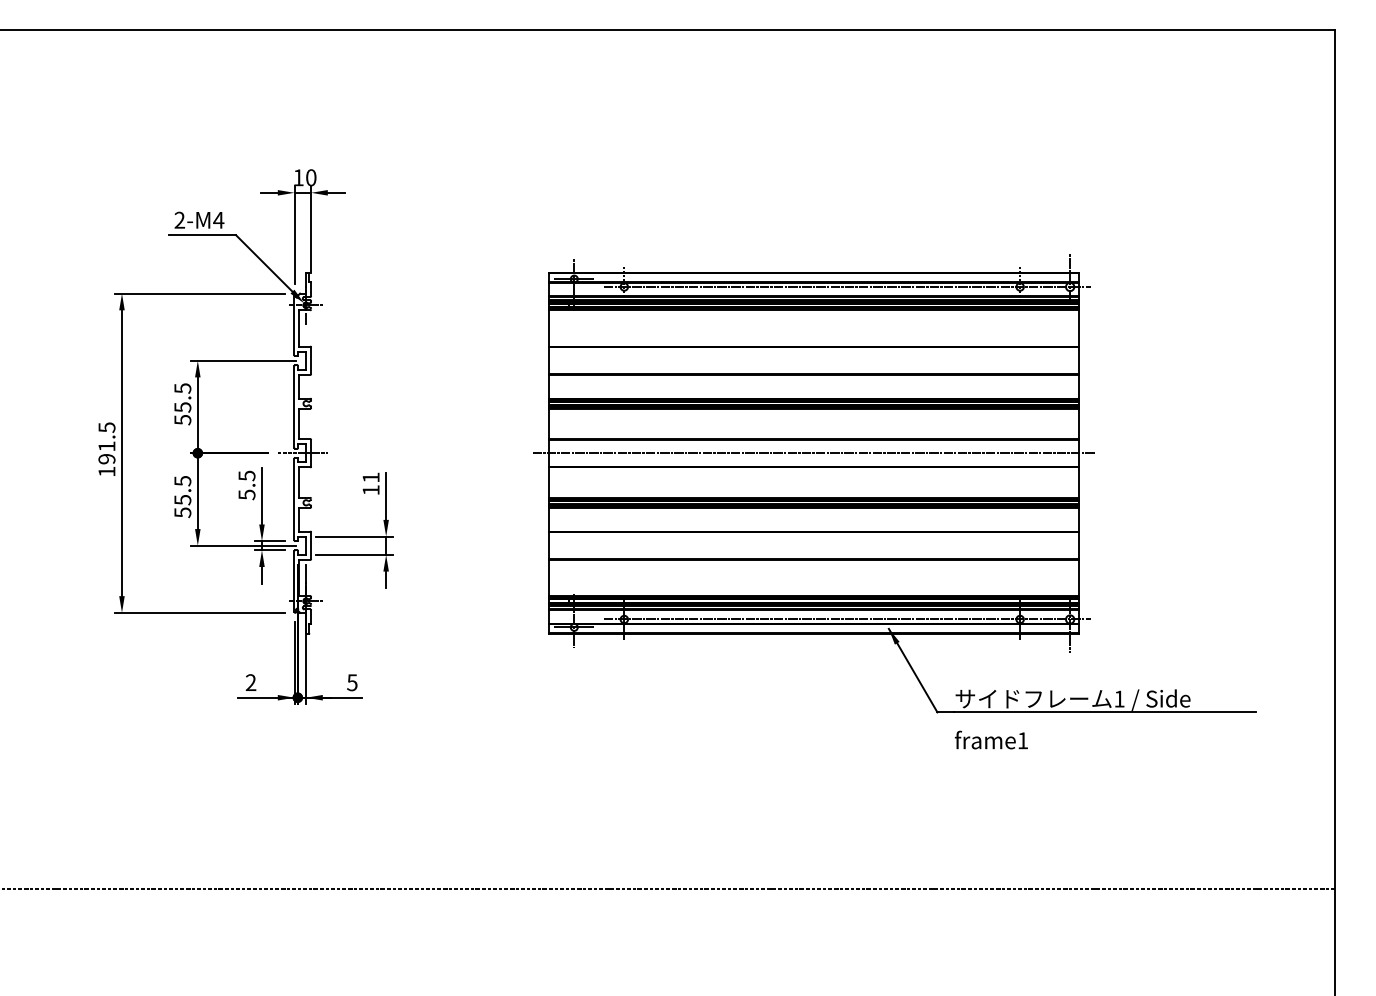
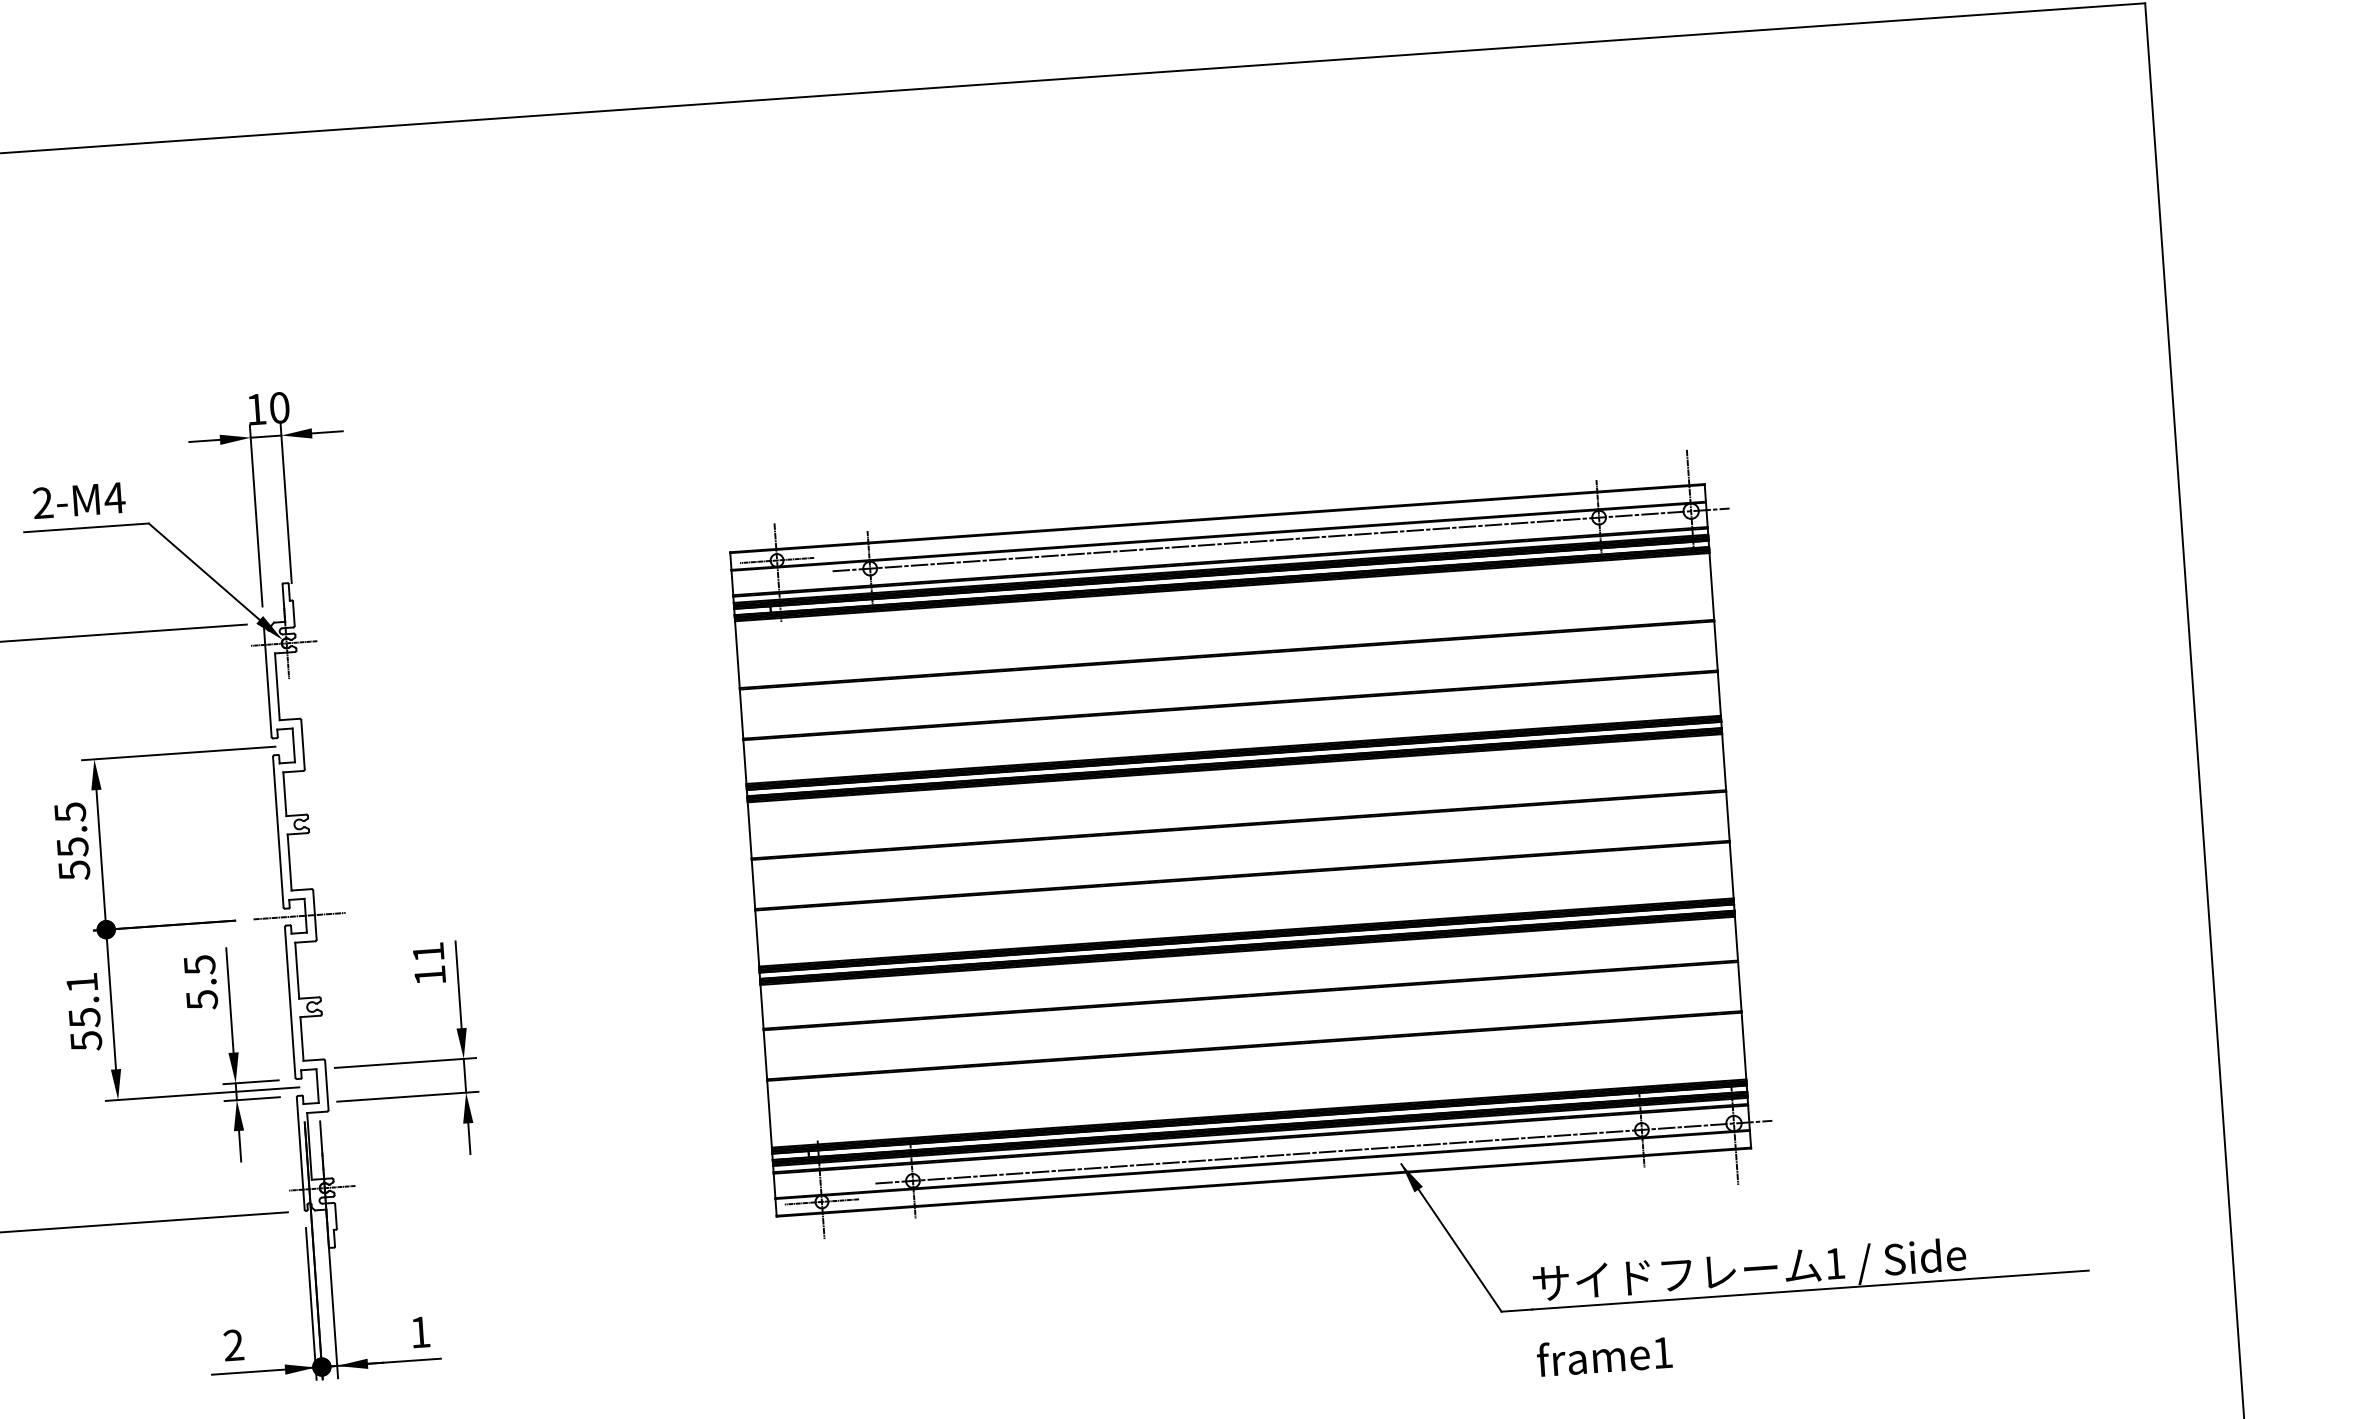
line: (813, 453) -> (1239, 850), removed
text: (182, 481) -> (81, 983), 55.5 -> 55.1
text: (352, 682) -> (420, 1331), 5 -> 1

